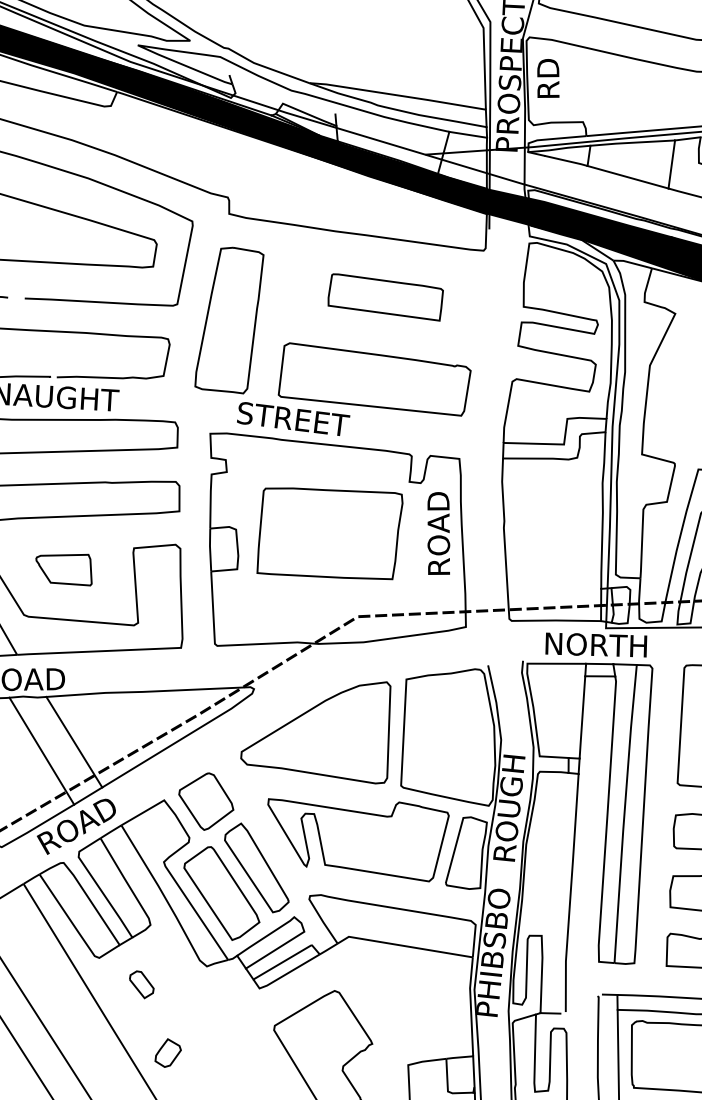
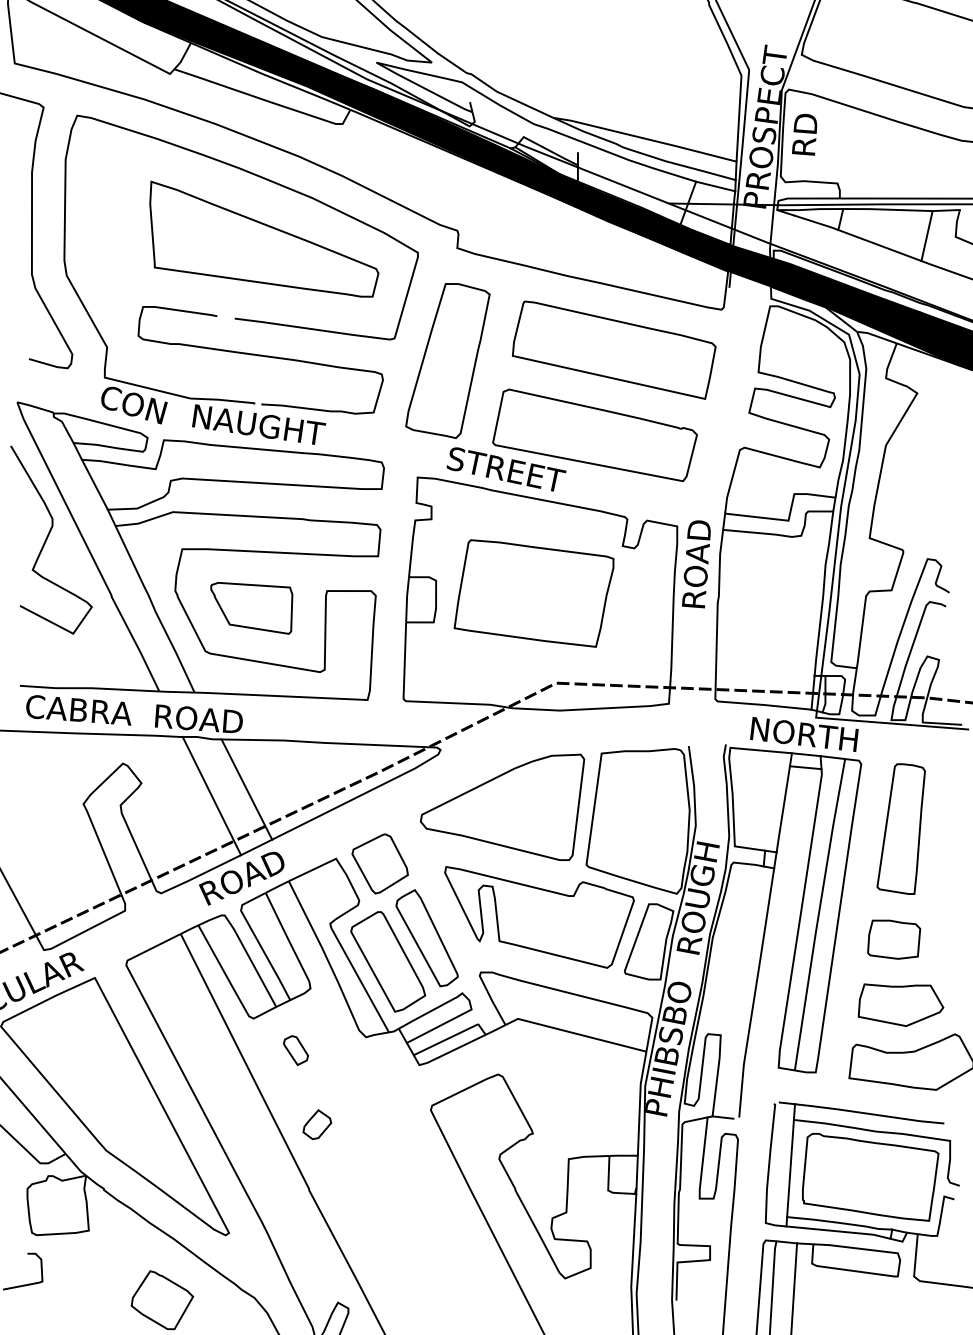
part: (385, 296) -> (614, 349), size x1.67
text: (438, 534) -> (696, 564), moved
part: (64, 570) -> (251, 608), size x1.43

